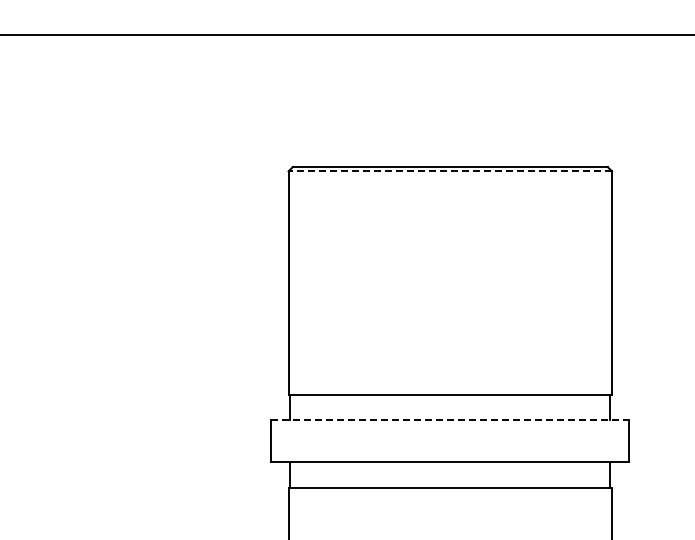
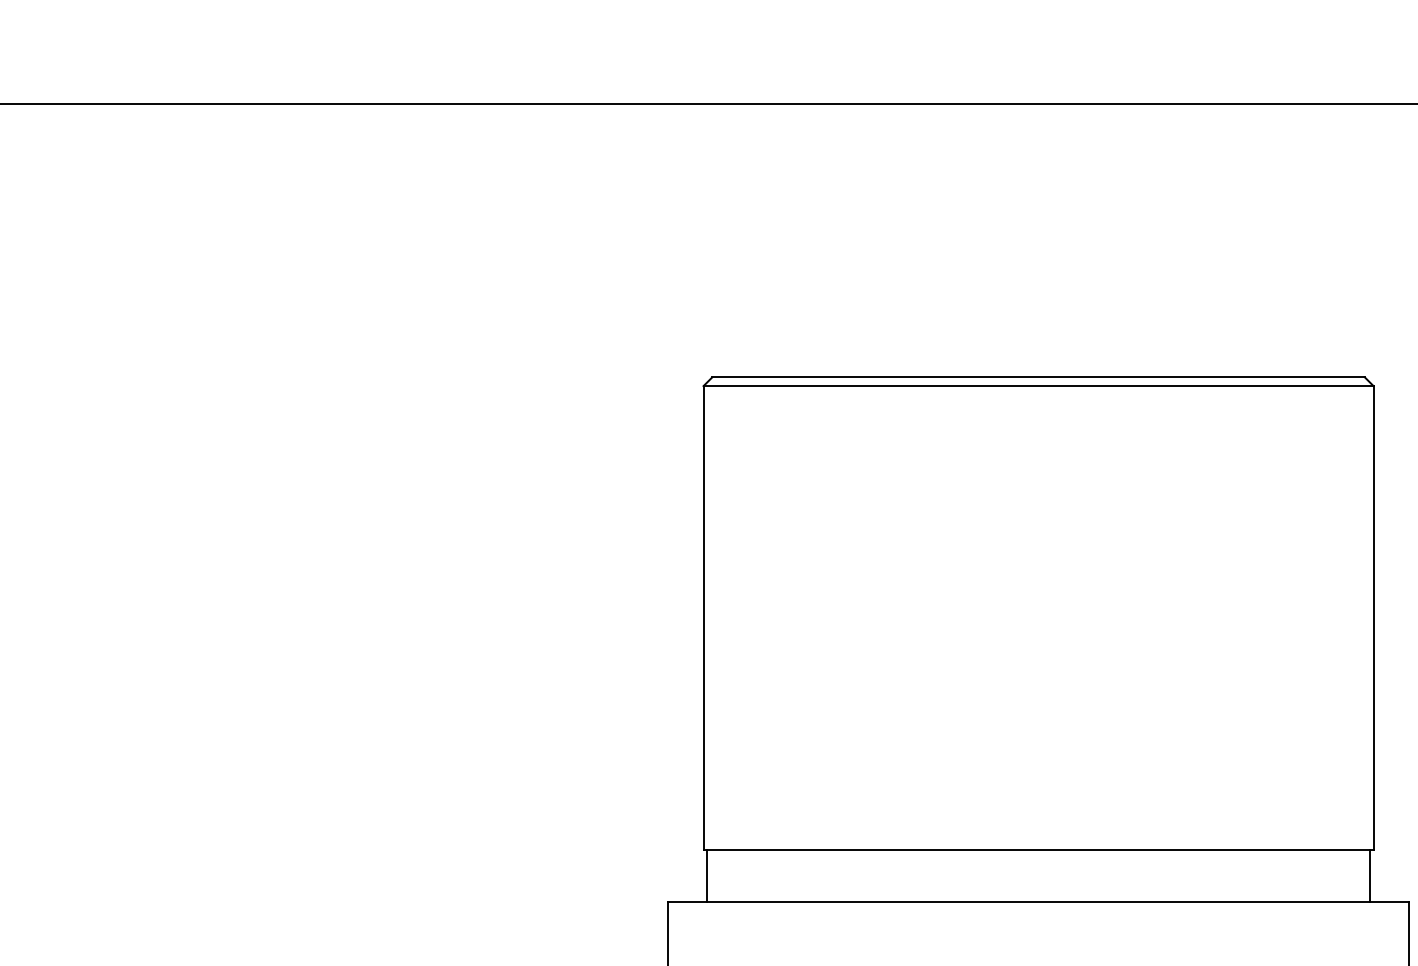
line: (450, 171) -> (1038, 386), dashed -> solid
line: (450, 420) -> (1038, 902), dashed -> solid

